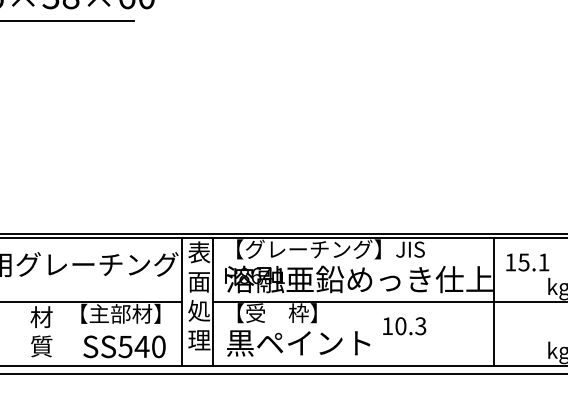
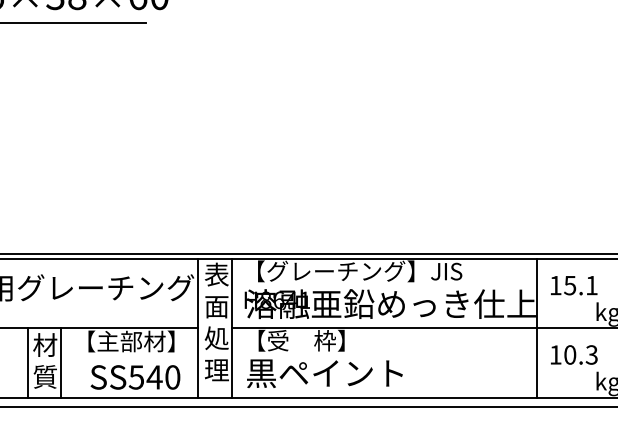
text: (404, 325) -> (574, 354), moved
line: (25, 333) -> (27, 362), added
line: (56, 333) -> (61, 362), added

